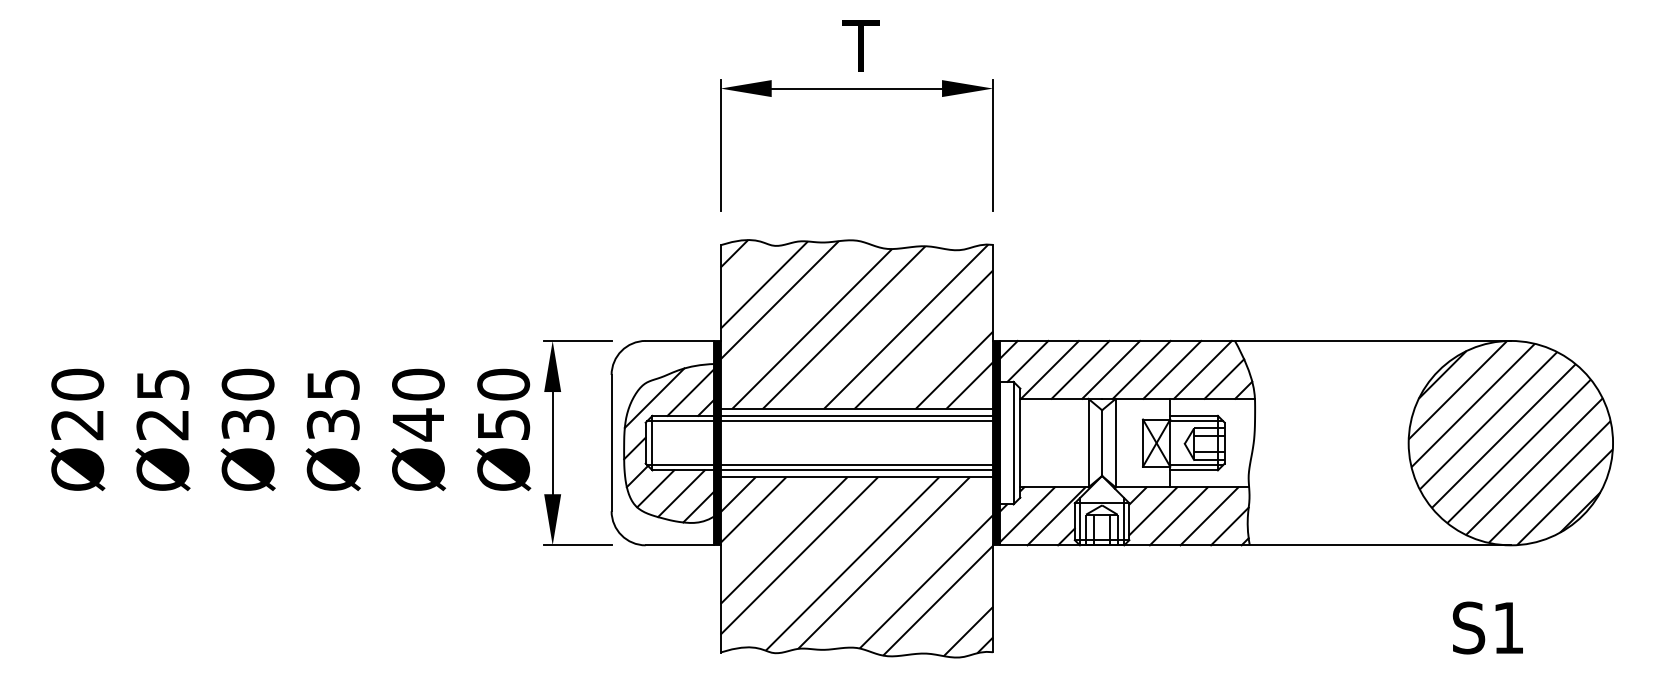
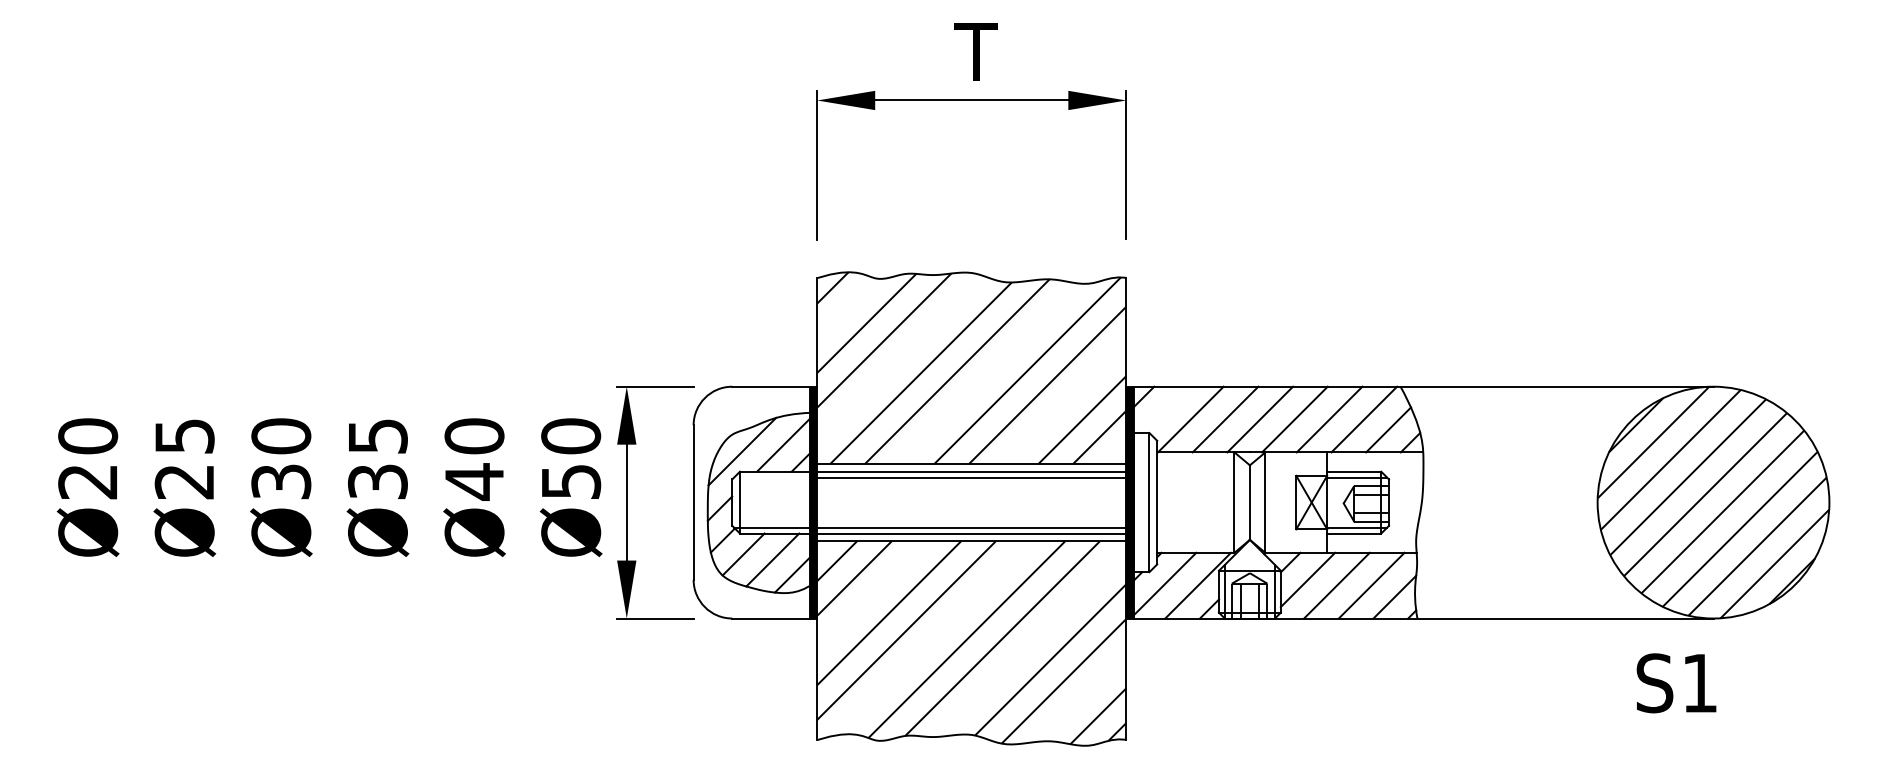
line: (1027, 361) -> (1165, 409), removed
line: (680, 420) -> (771, 477), removed
text: (1487, 628) -> (1676, 683), moved

